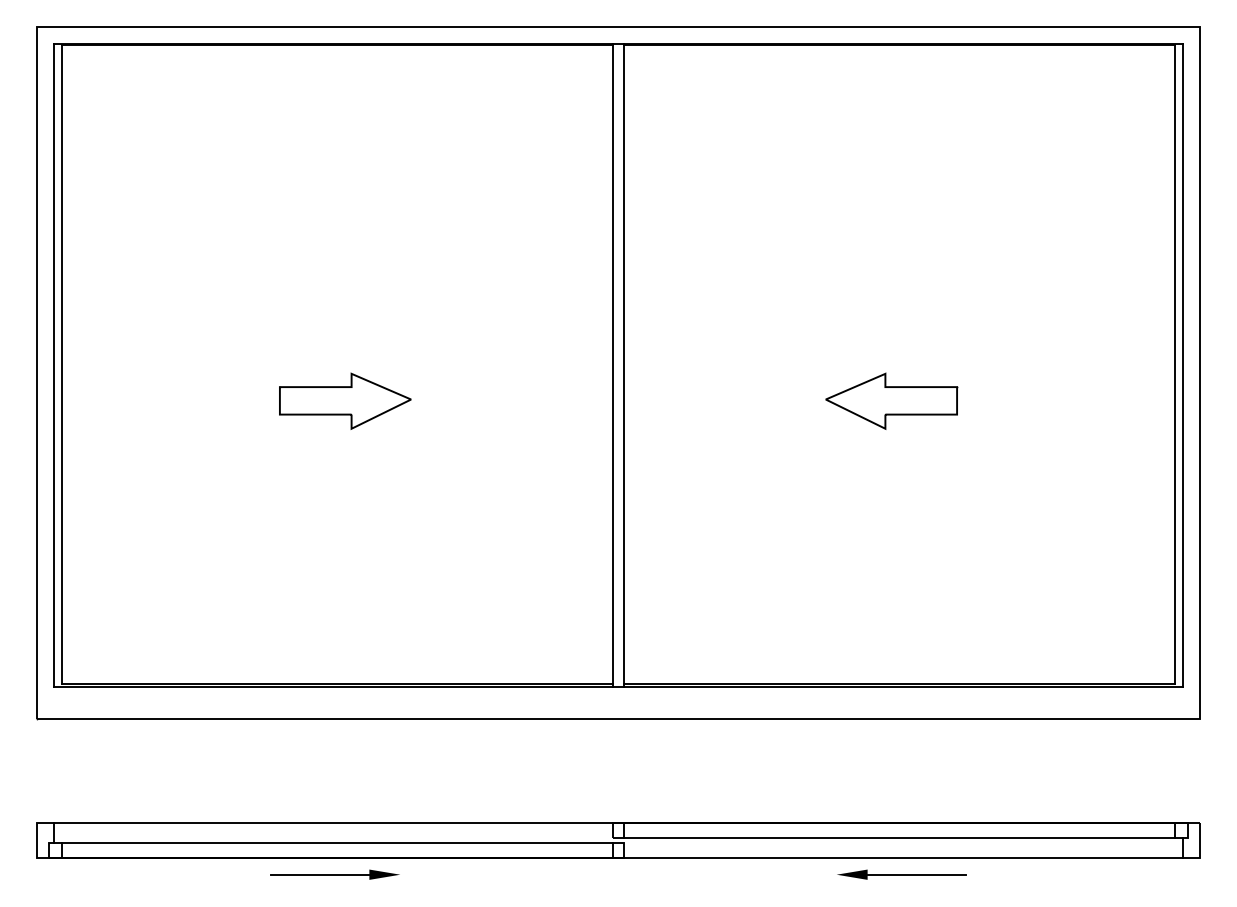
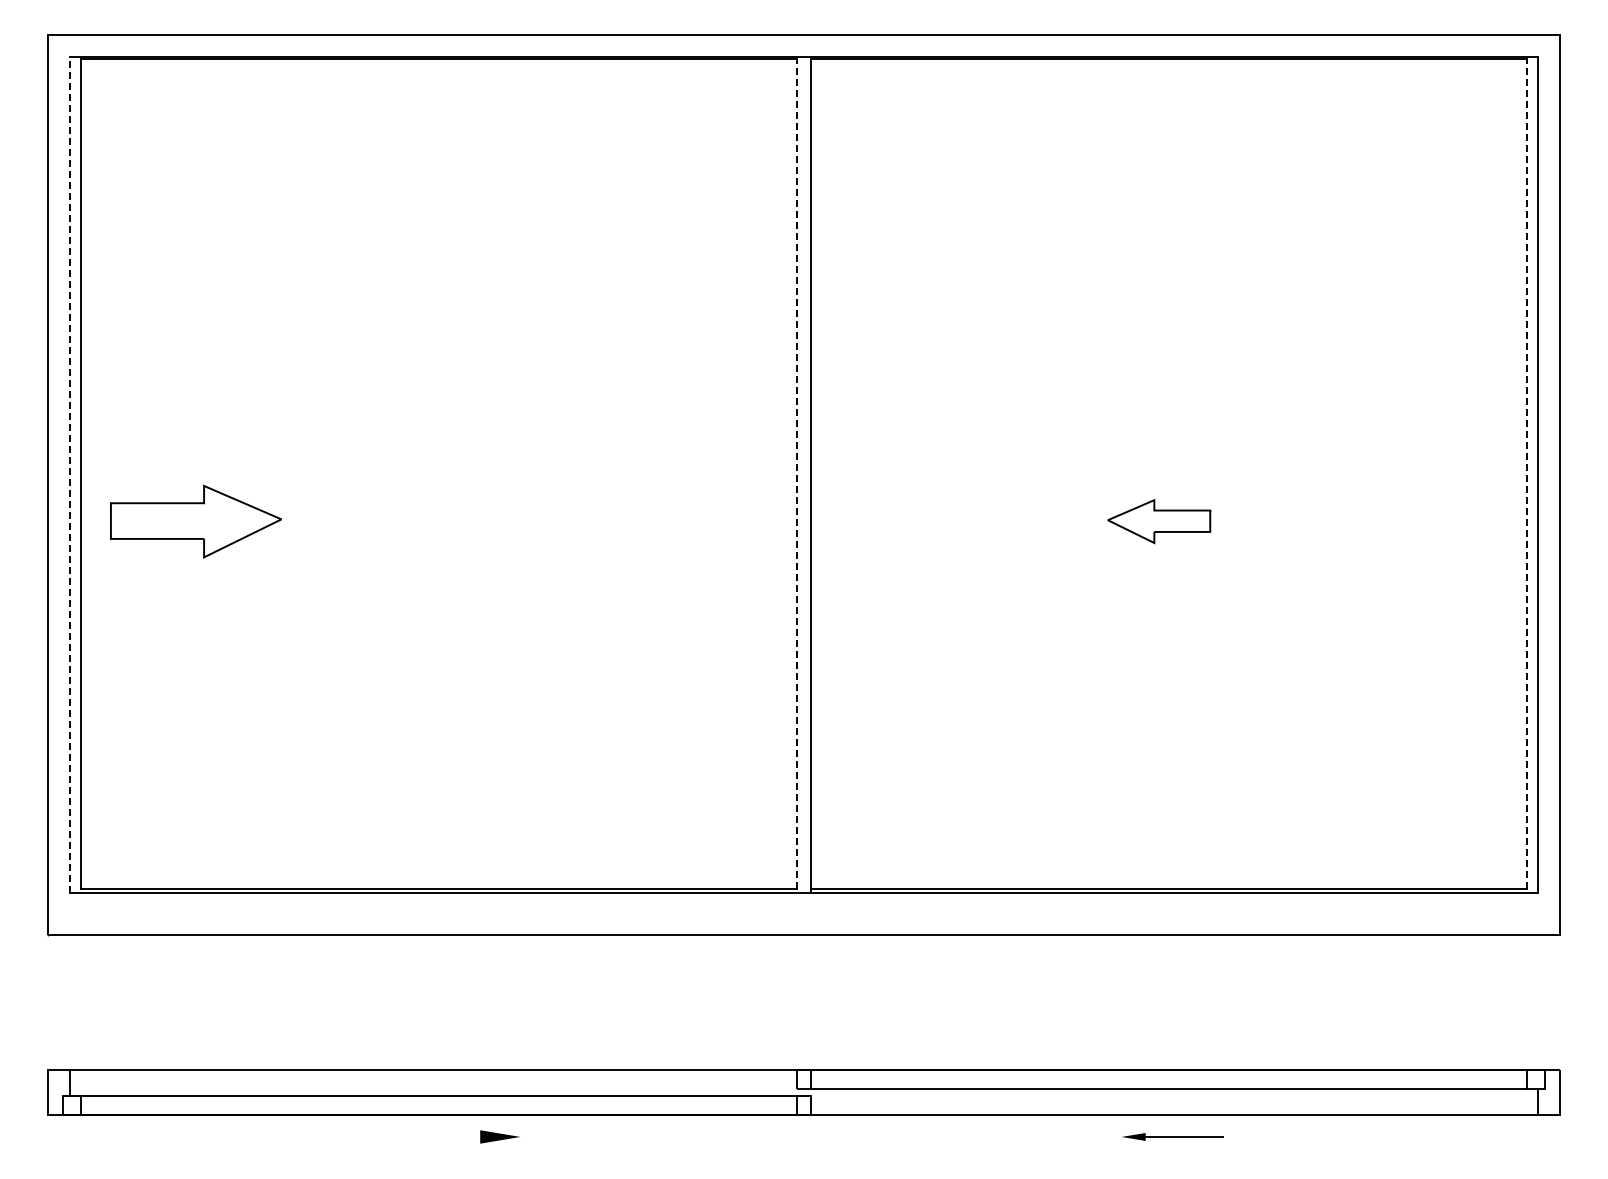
line: (1174, 364) -> (1526, 473), solid -> dashed
line: (53, 365) -> (69, 474), solid -> dashed
line: (613, 365) -> (797, 475), solid -> dashed
part: (344, 401) -> (195, 521), moved
part: (892, 401) -> (1159, 521), size x0.6
line: (320, 874) -> (416, 1136), removed
part: (902, 874) -> (1172, 1136), size x0.6

